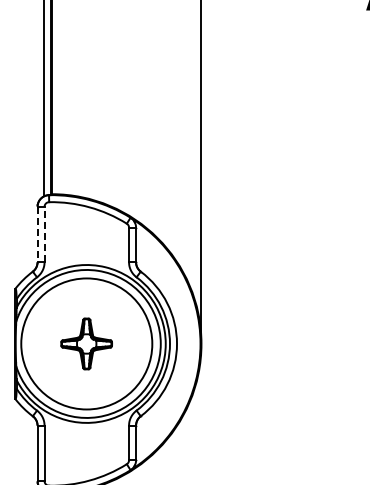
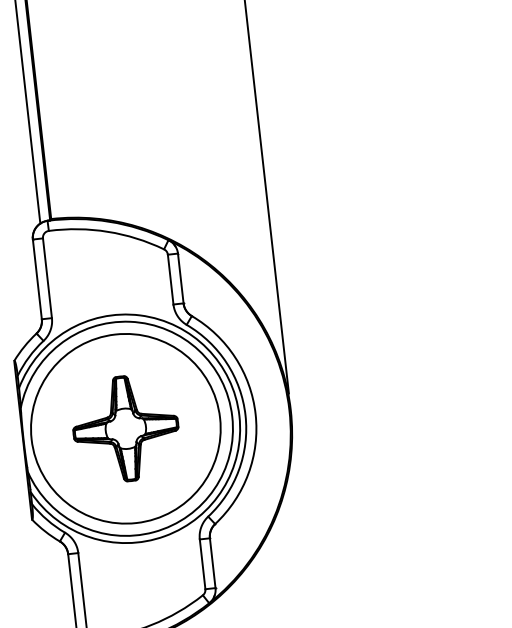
line: (37, 234) -> (37, 279), dashed -> solid
line: (44, 234) -> (47, 278), dashed -> solid
part: (86, 343) -> (125, 428), size x1.43

